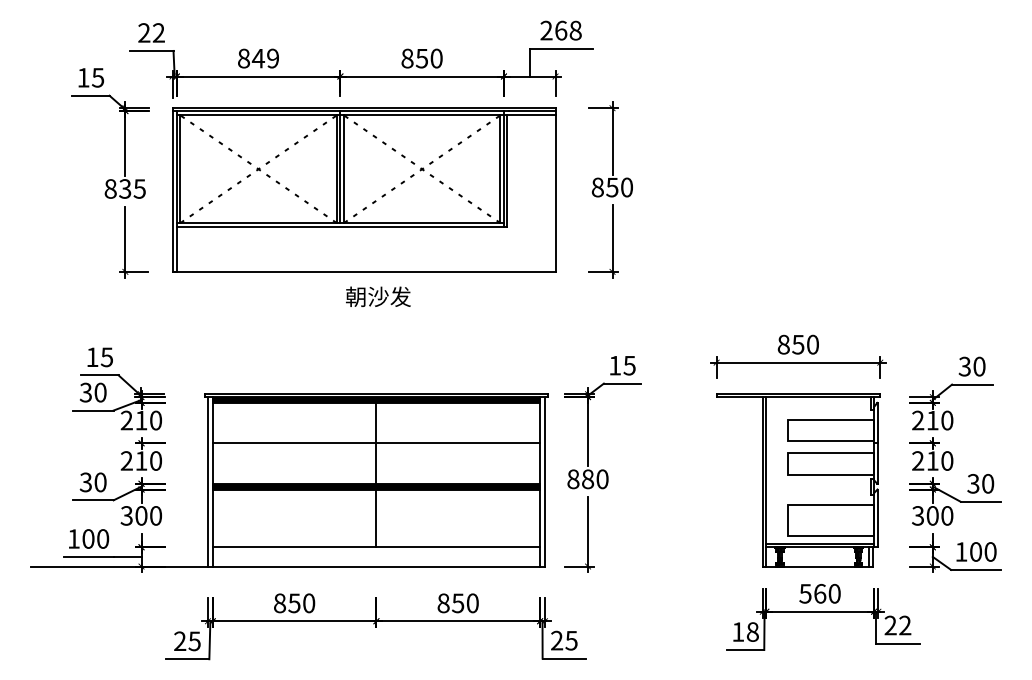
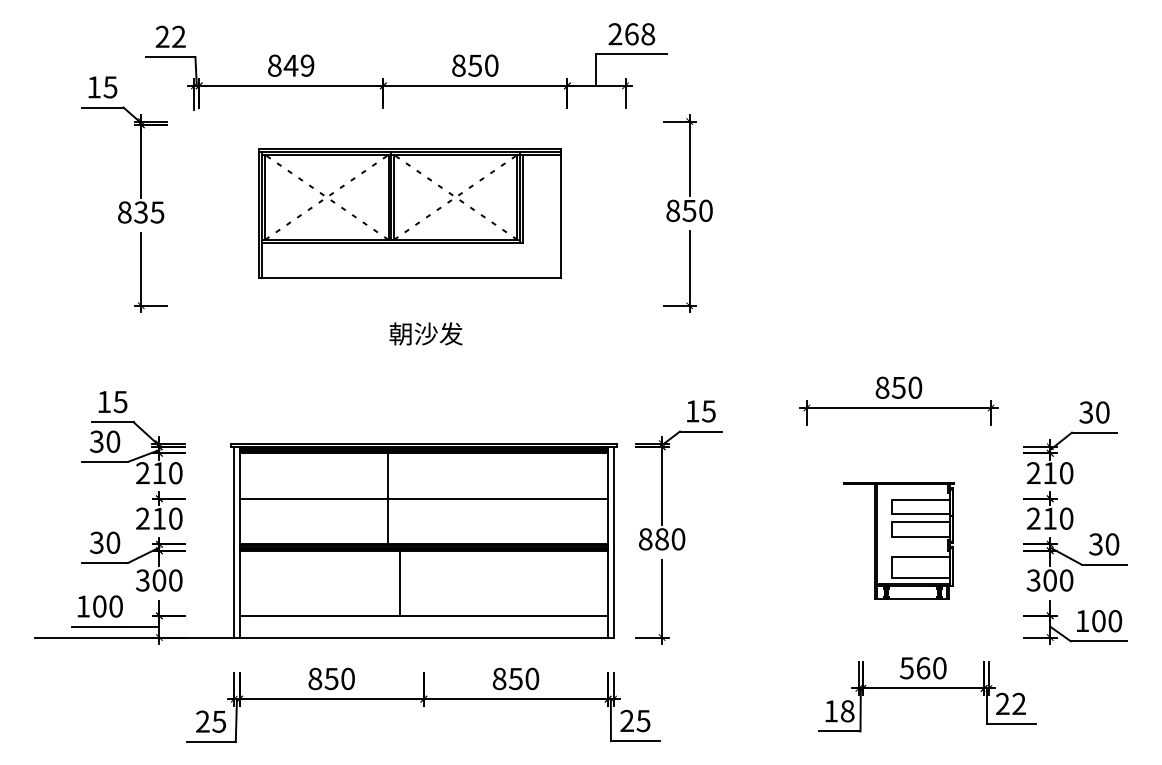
part: (363, 189) -> (409, 213), size x0.7
line: (376, 443) -> (387, 498), moved
part: (798, 480) -> (898, 540), size x0.6
line: (376, 517) -> (399, 582), moved

